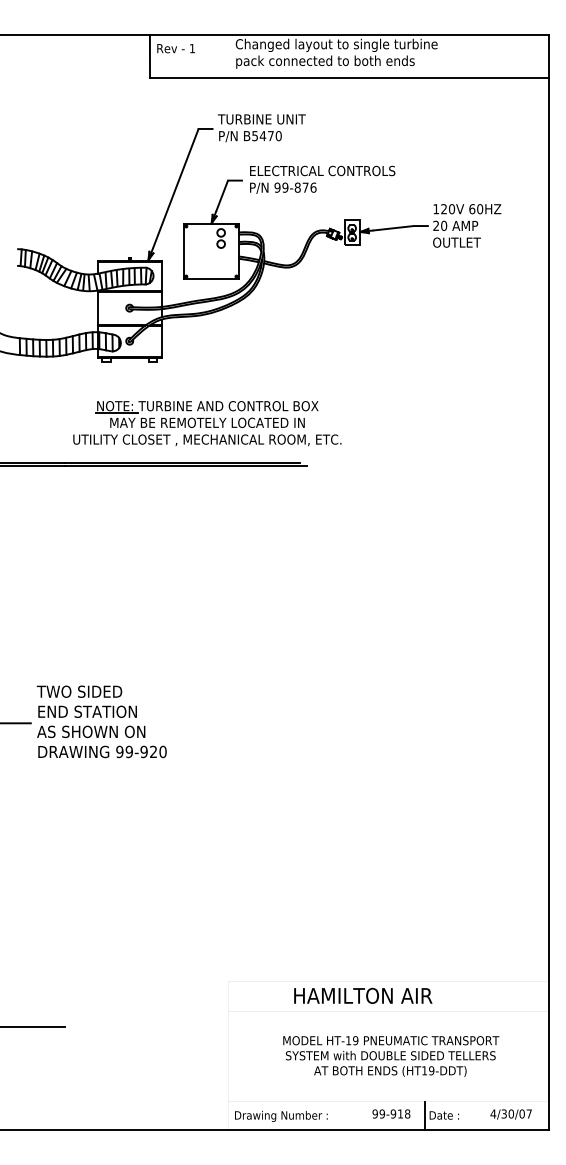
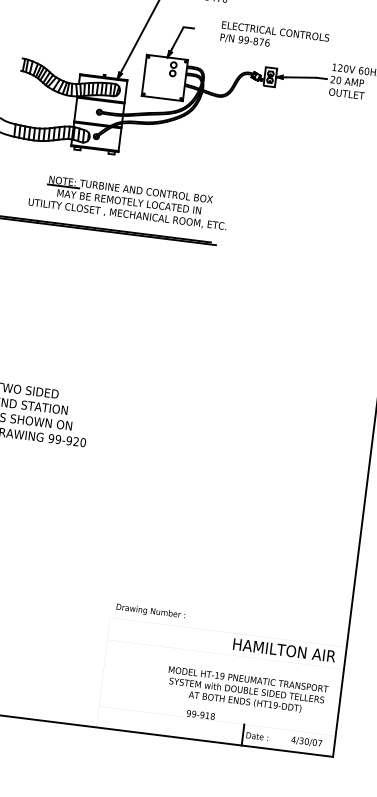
text: (322, 179) -> (274, 37), moved
part: (207, 423) -> (129, 202), moved
text: (363, 995) -> (284, 650), moved
text: (391, 1056) -> (247, 691), moved
text: (391, 1113) -> (200, 714), moved
text: (281, 1116) -> (150, 611), moved

